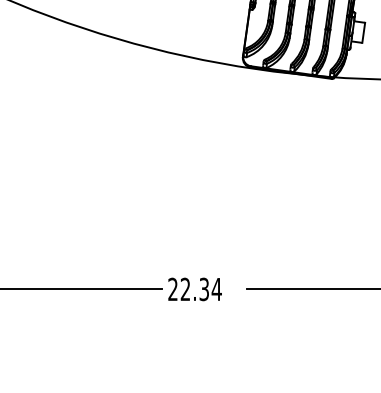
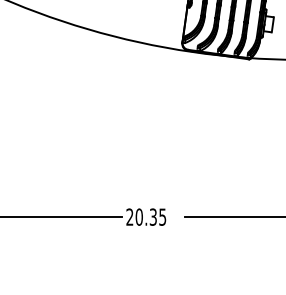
text: (200, 288) -> (150, 216), 22.34 -> 20.35

